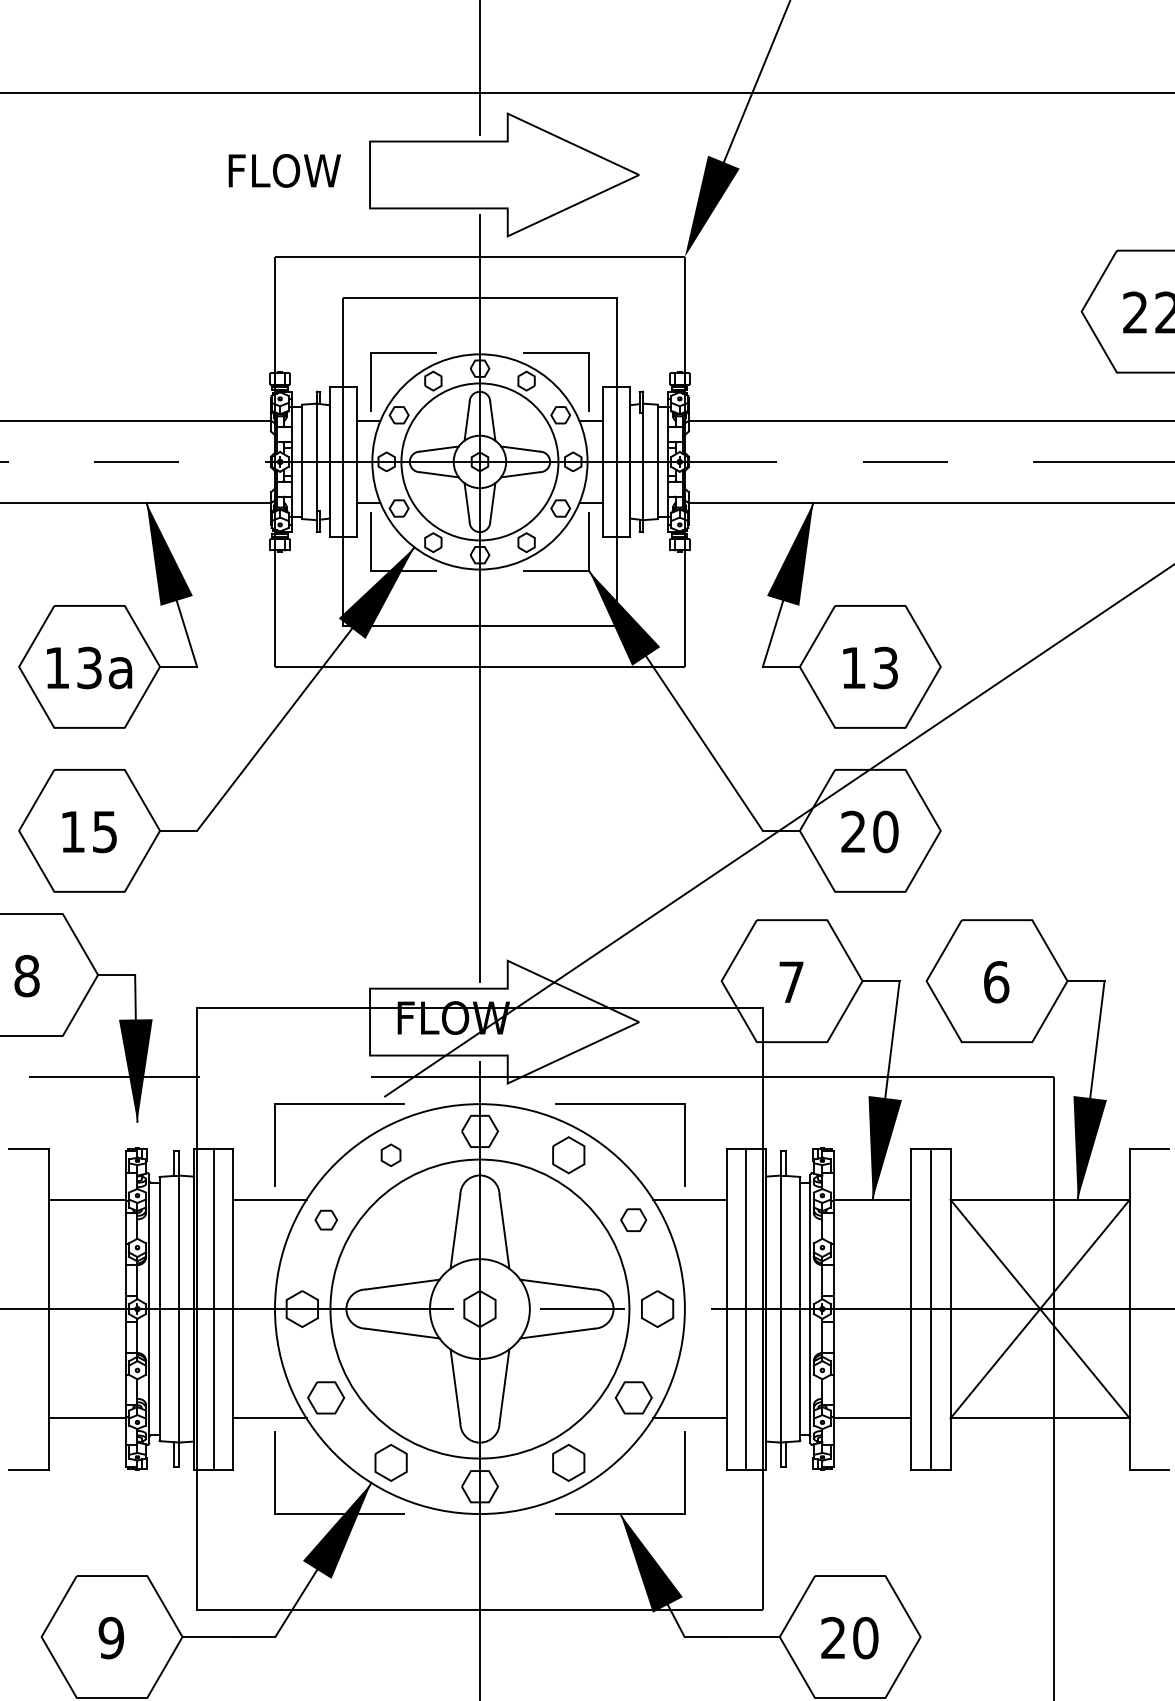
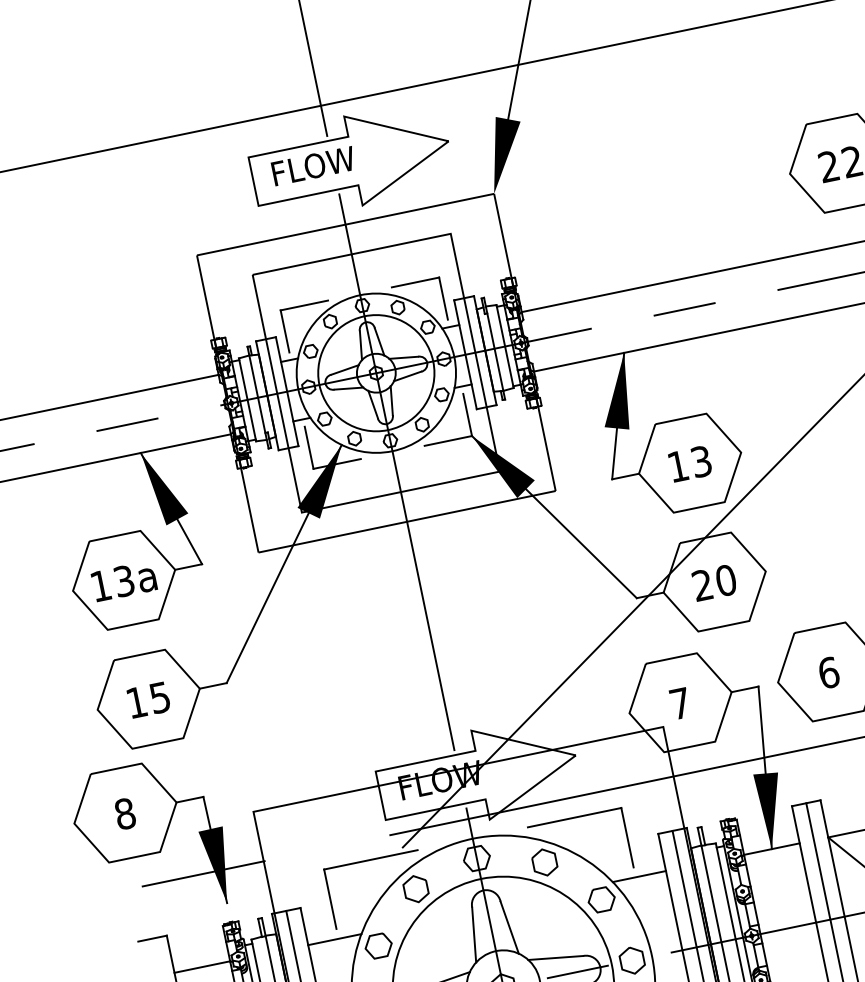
text: (284, 170) -> (313, 165), moved
part: (390, 1155) -> (415, 889), size x1.67
part: (326, 1219) -> (378, 945), size x1.67
part: (633, 1219) -> (601, 899), size x1.43

